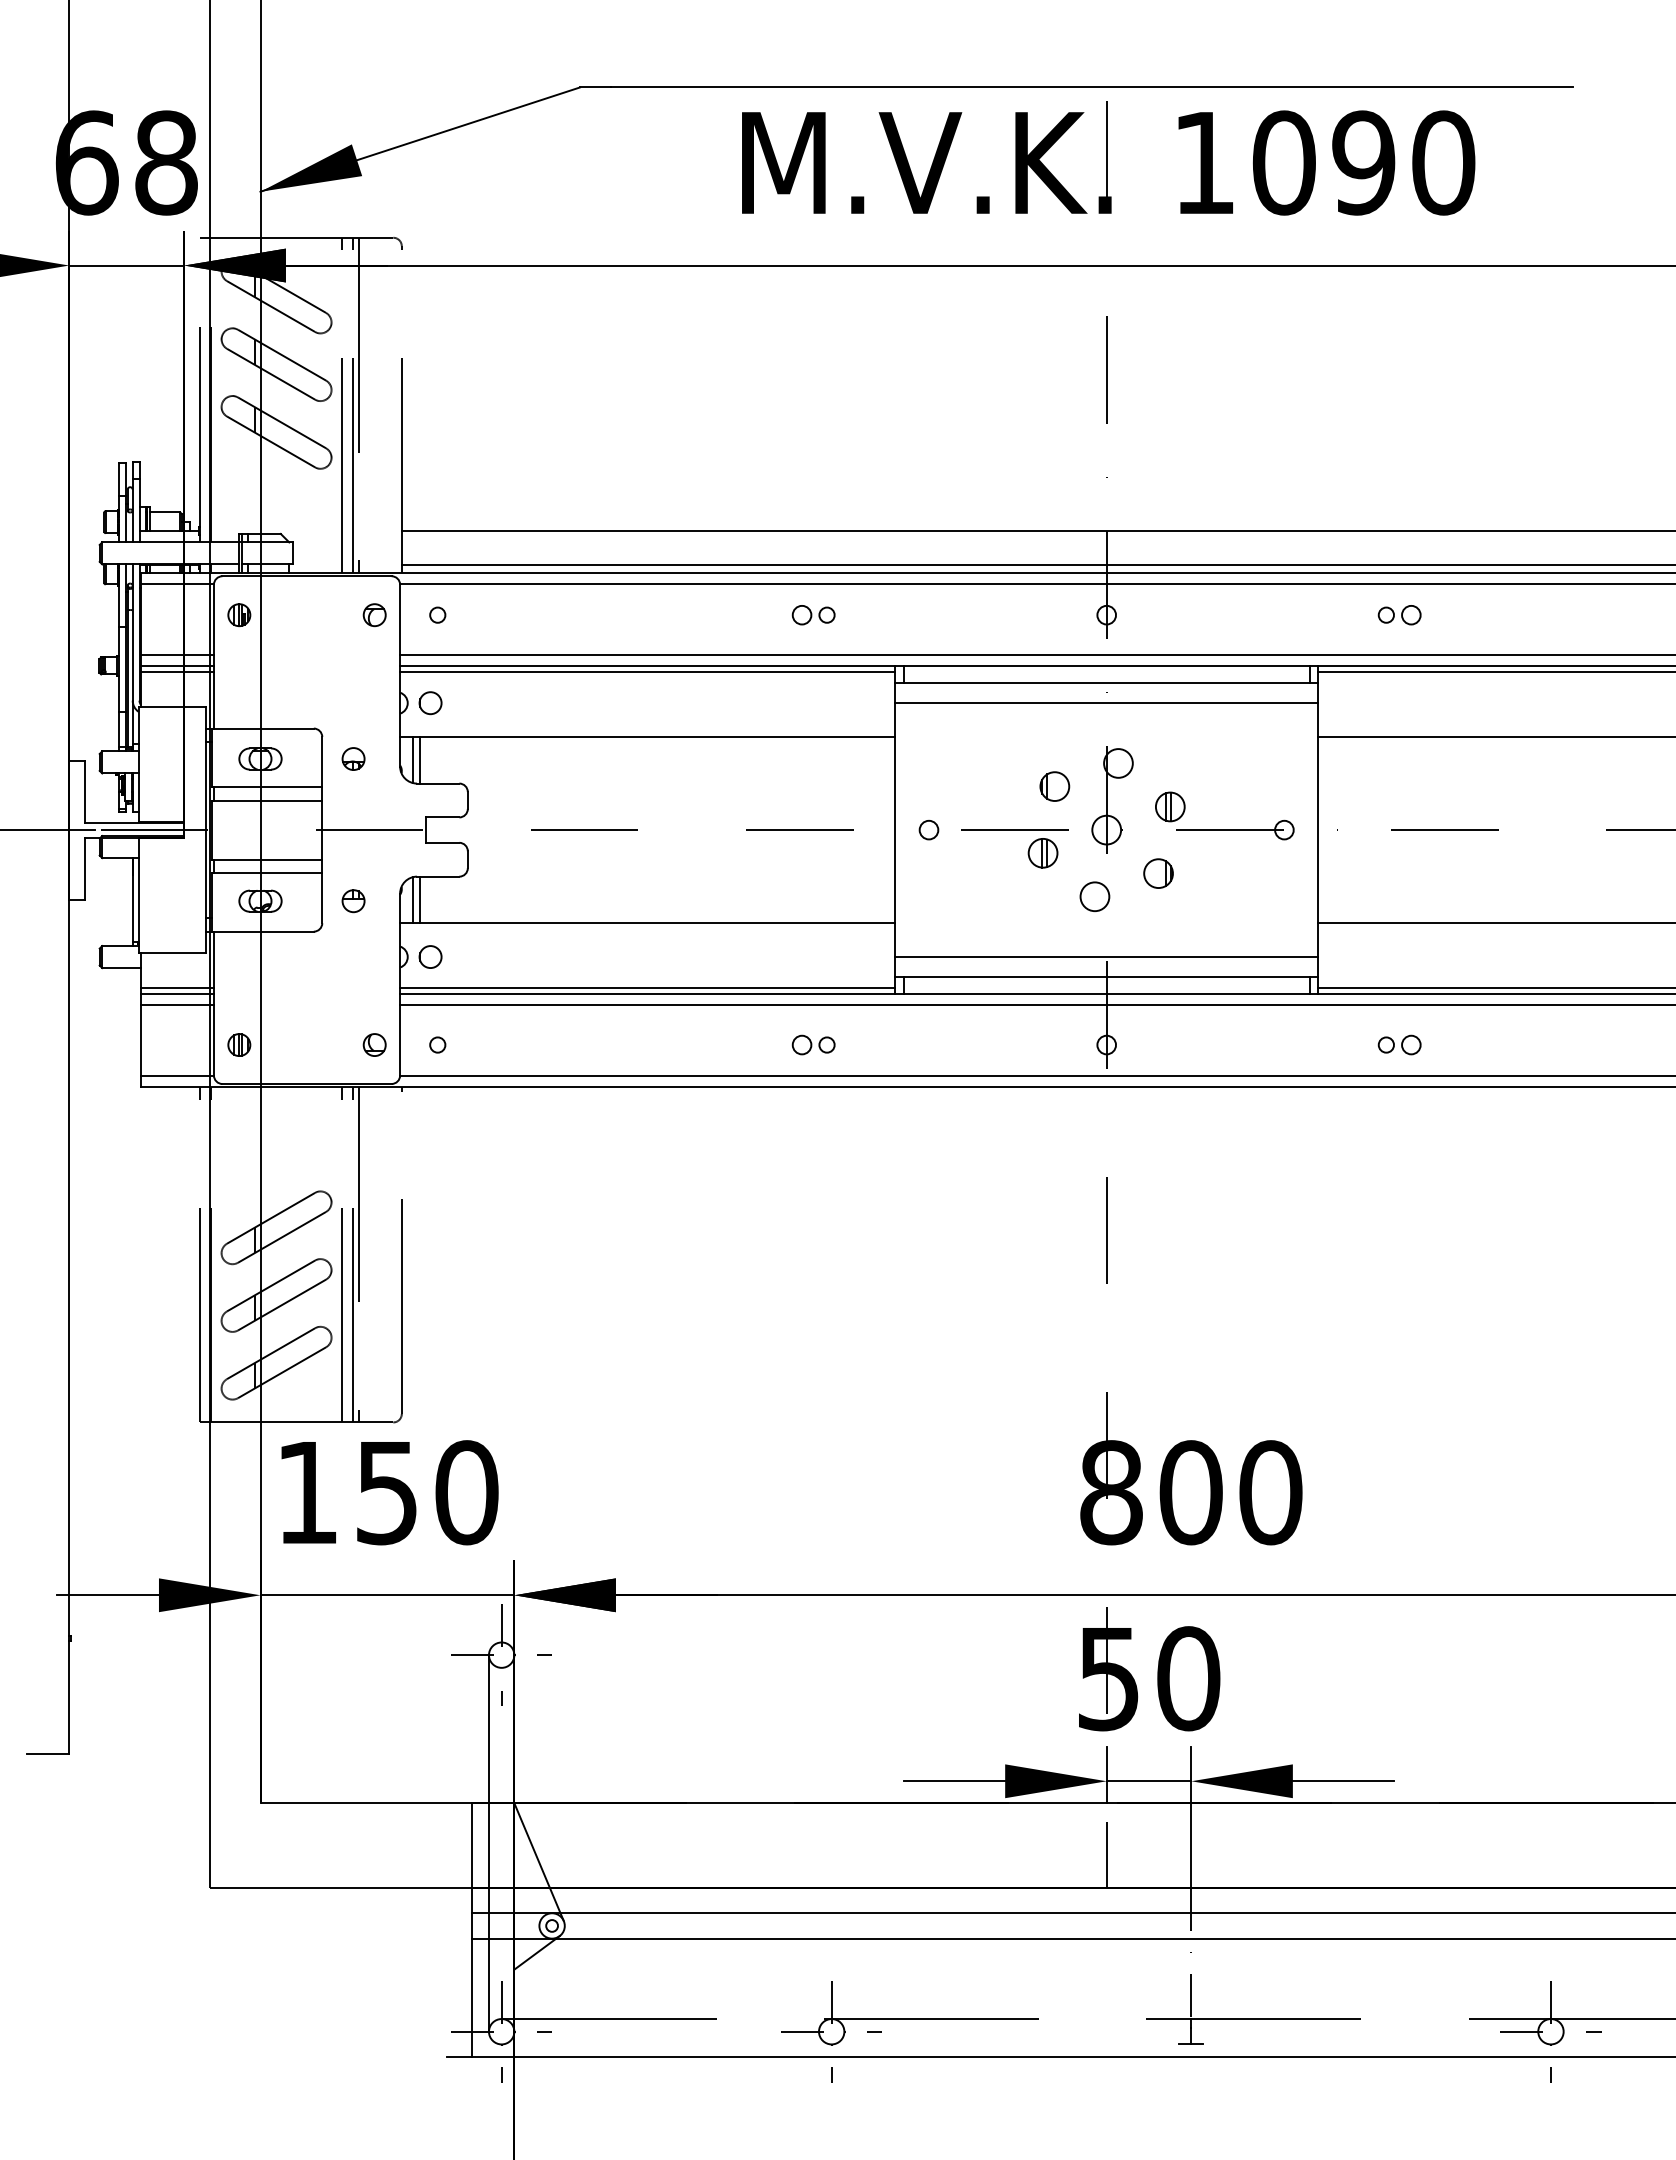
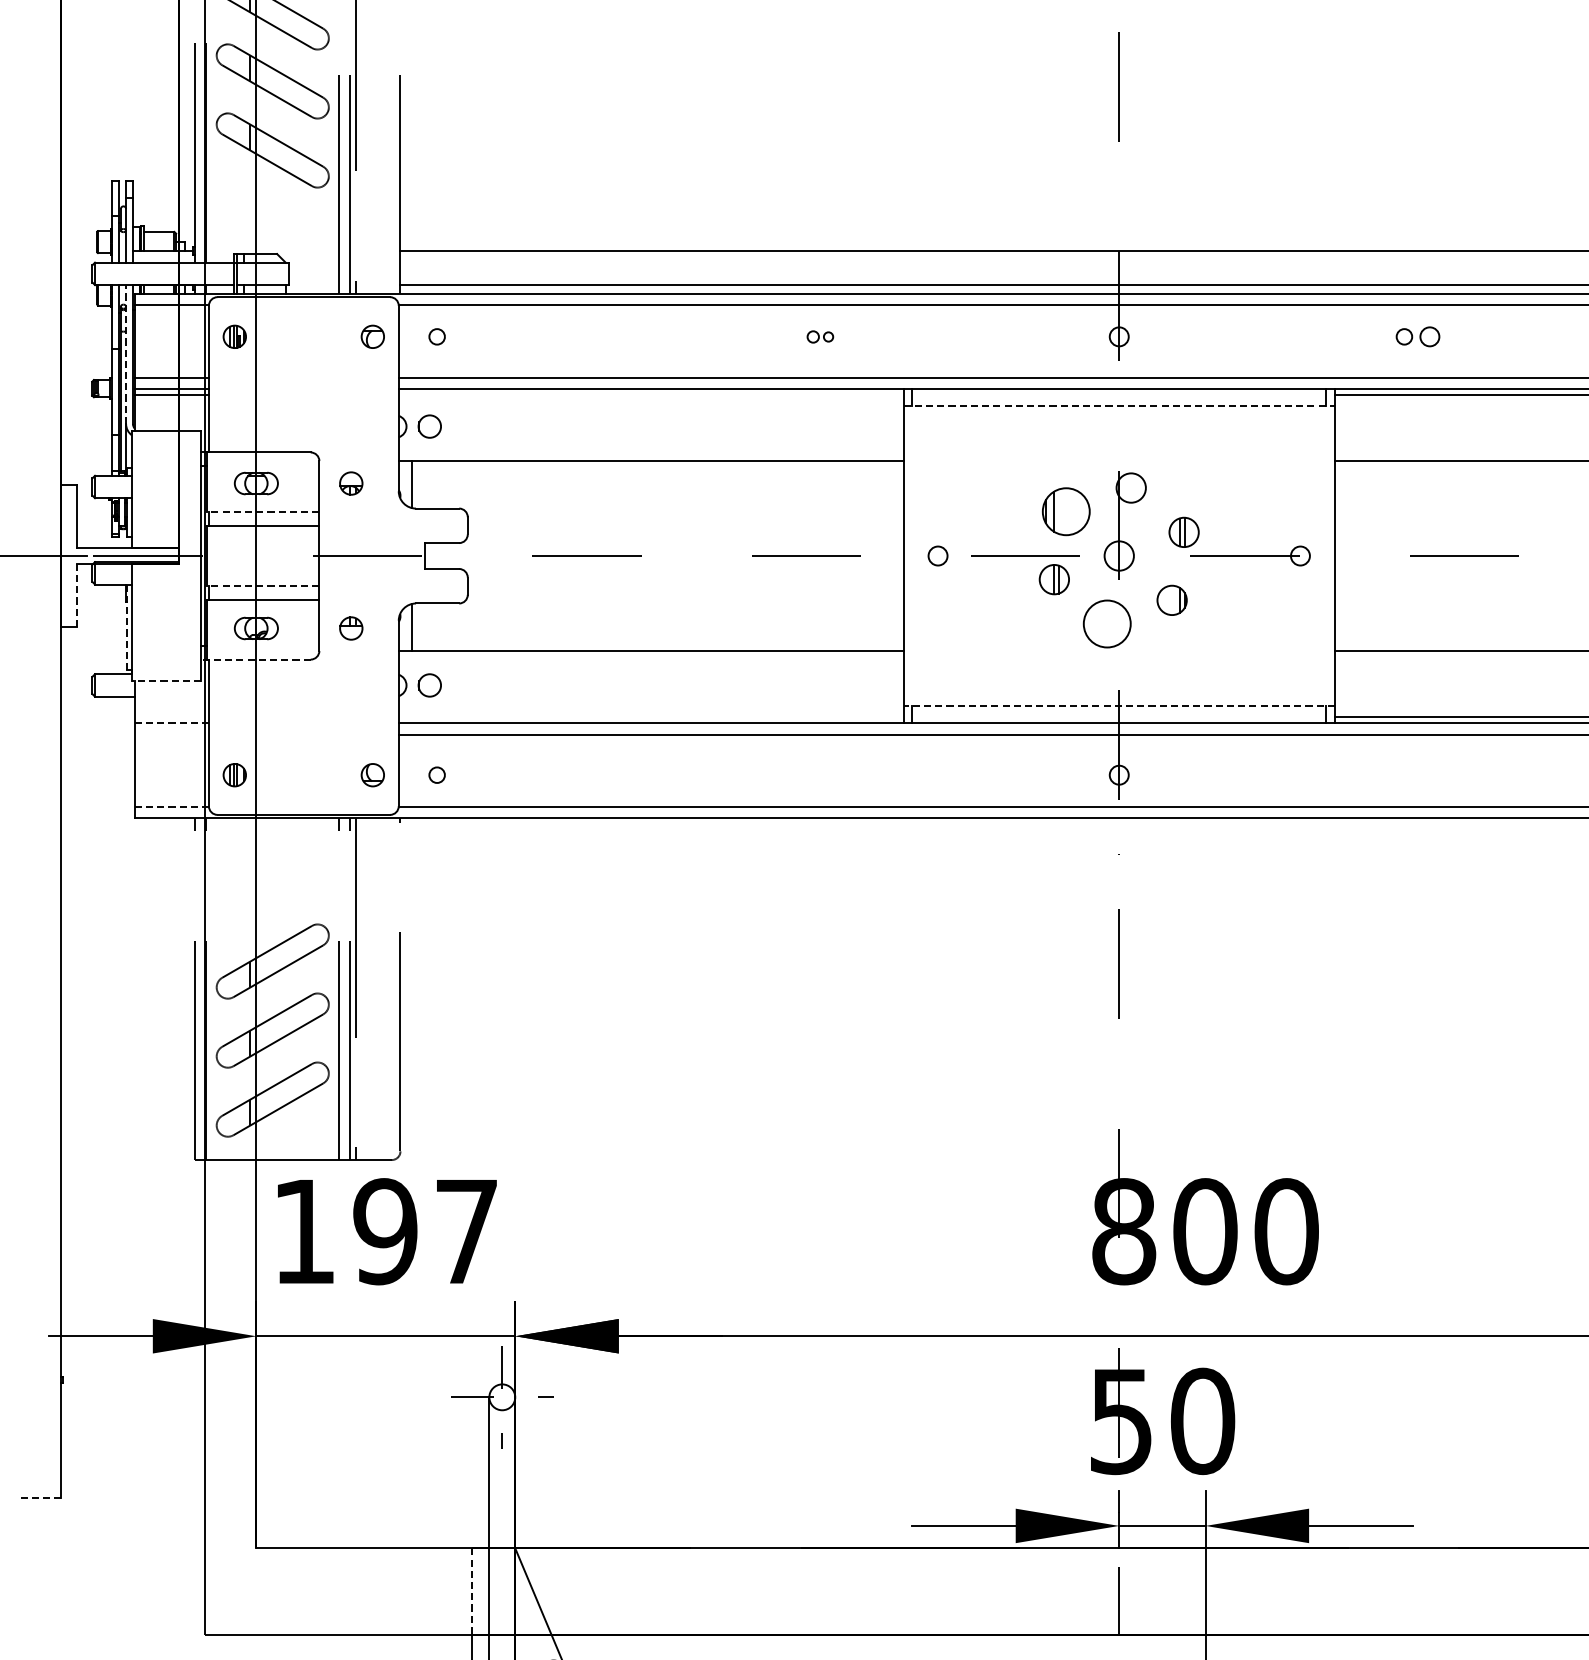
part: (813, 615) -> (820, 337), size x0.6
line: (132, 632) -> (125, 354), solid -> dashed
line: (647, 671) -> (651, 394), removed
line: (1106, 682) -> (1119, 405), solid -> dashed
line: (1106, 703) -> (1119, 426), removed
line: (420, 760) -> (419, 485), removed
line: (266, 786) -> (262, 511), solid -> dashed
part: (1054, 786) -> (1066, 511), size x1.6
line: (266, 859) -> (262, 585), solid -> dashed
line: (84, 868) -> (76, 595), solid -> dashed
circle: (1094, 896) -> (1106, 623), size x1.6
line: (420, 899) -> (419, 626), removed
line: (133, 902) -> (126, 629), solid -> dashed
line: (260, 931) -> (256, 659), solid -> dashed
line: (172, 952) -> (166, 680), solid -> dashed
line: (1106, 957) -> (1119, 685), removed
line: (1106, 977) -> (1119, 706), solid -> dashed
line: (177, 988) -> (171, 717), removed
line: (647, 988) -> (651, 717), removed
line: (178, 994) -> (172, 723), solid -> dashed
line: (177, 1005) -> (171, 734), removed
part: (813, 1044) -> (820, 774), removed
part: (1399, 1044) -> (1417, 774), removed
line: (178, 1076) -> (172, 807), solid -> dashed
text: (426, 1492) -> (425, 1231), 150 -> 197
line: (47, 1754) -> (39, 1498), solid -> dashed
line: (472, 1846) -> (472, 1592), solid -> dashed

